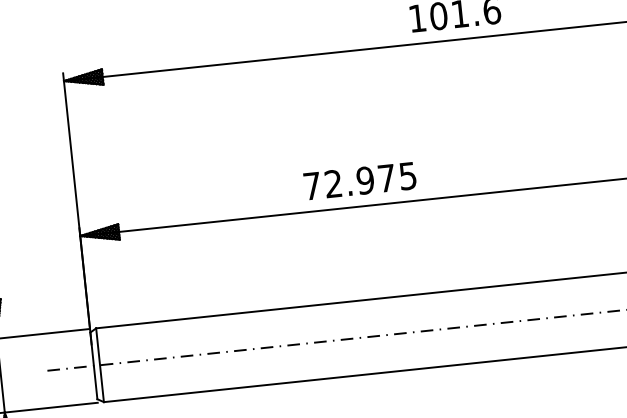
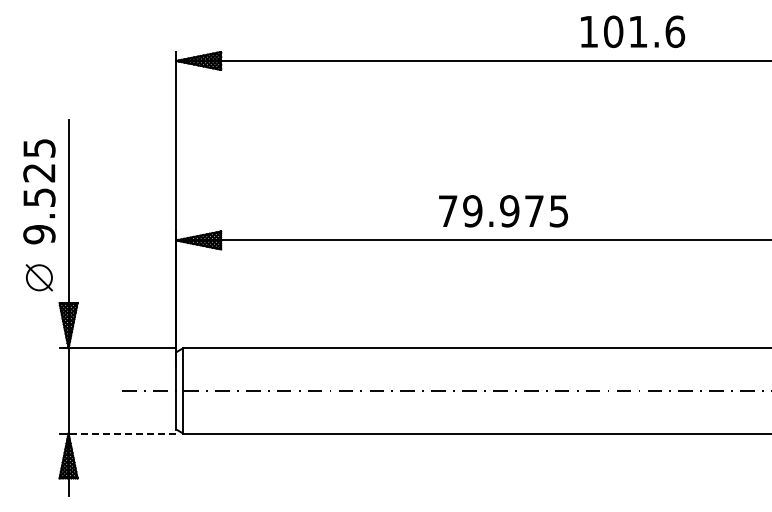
text: (333, 184) -> (472, 211), 72.975 -> 79.975
line: (51, 407) -> (122, 433), solid -> dashed

